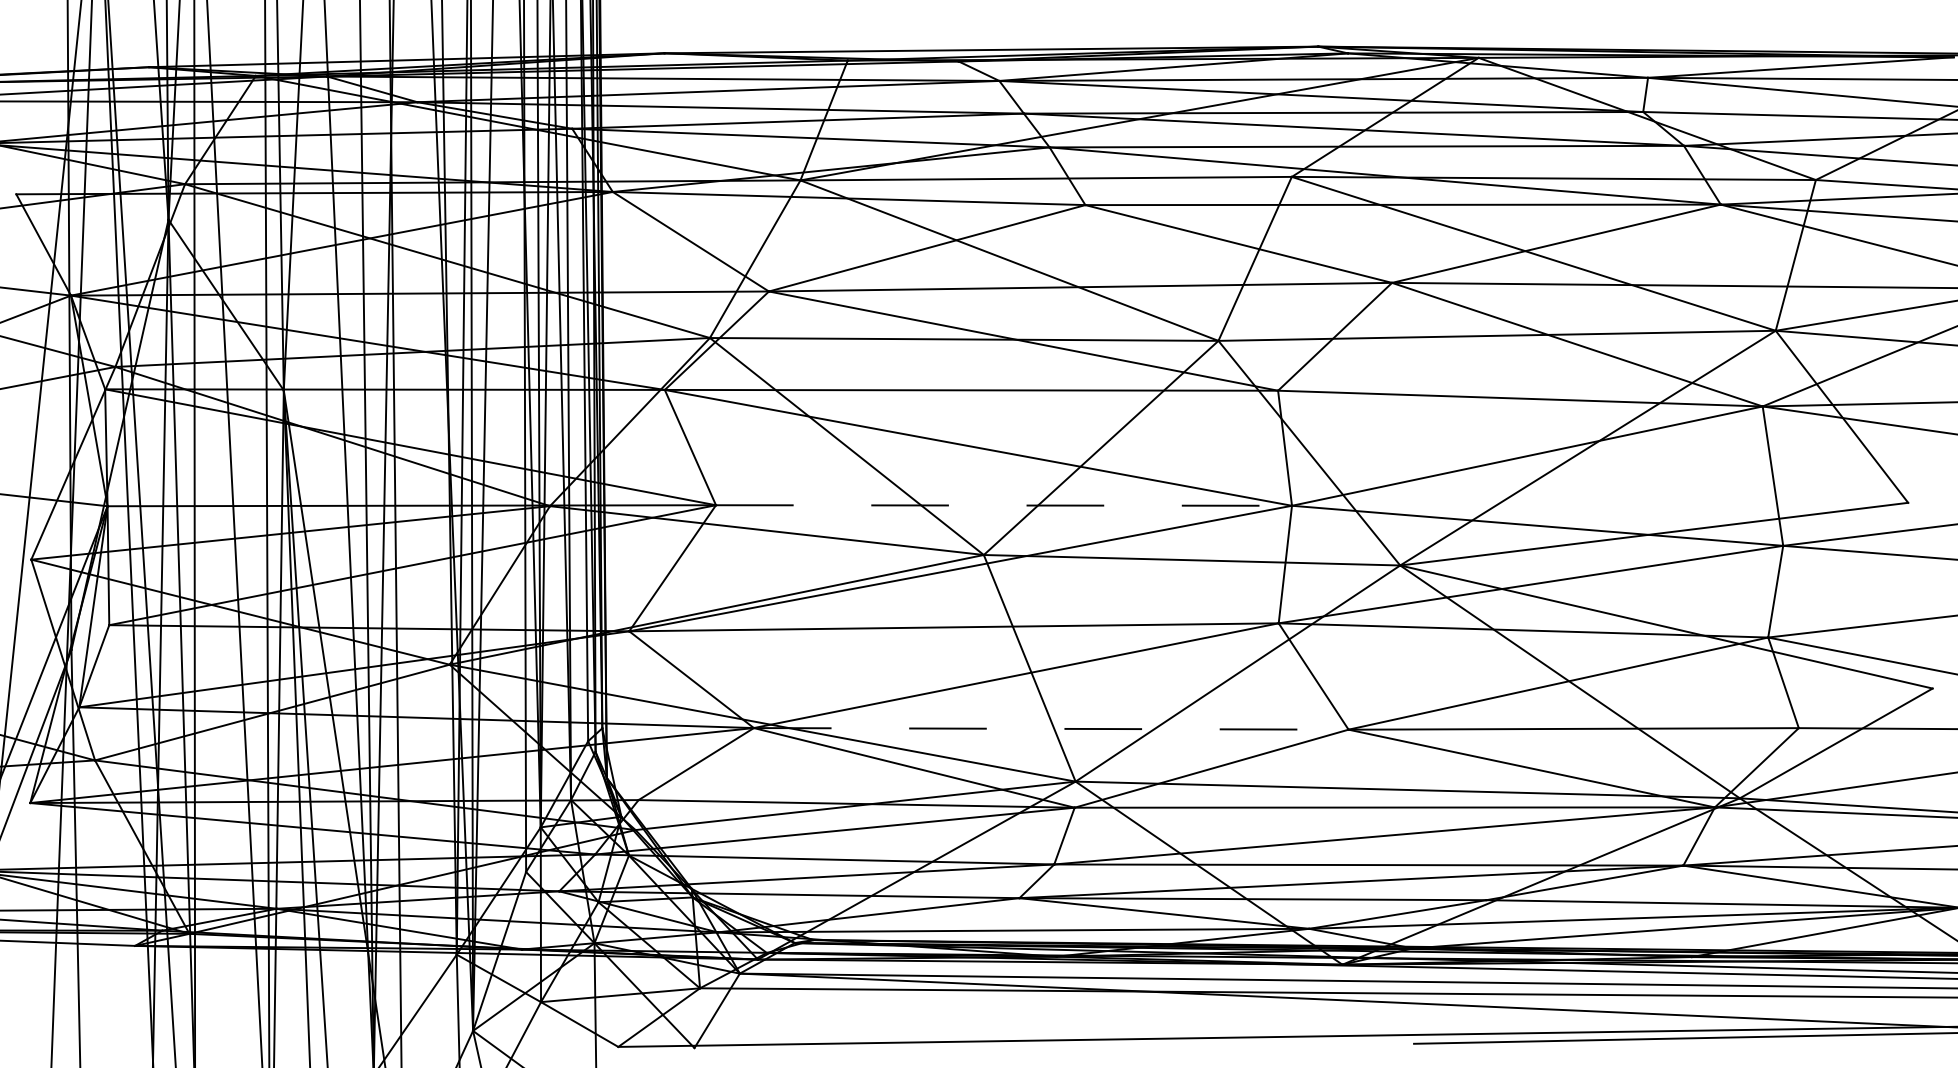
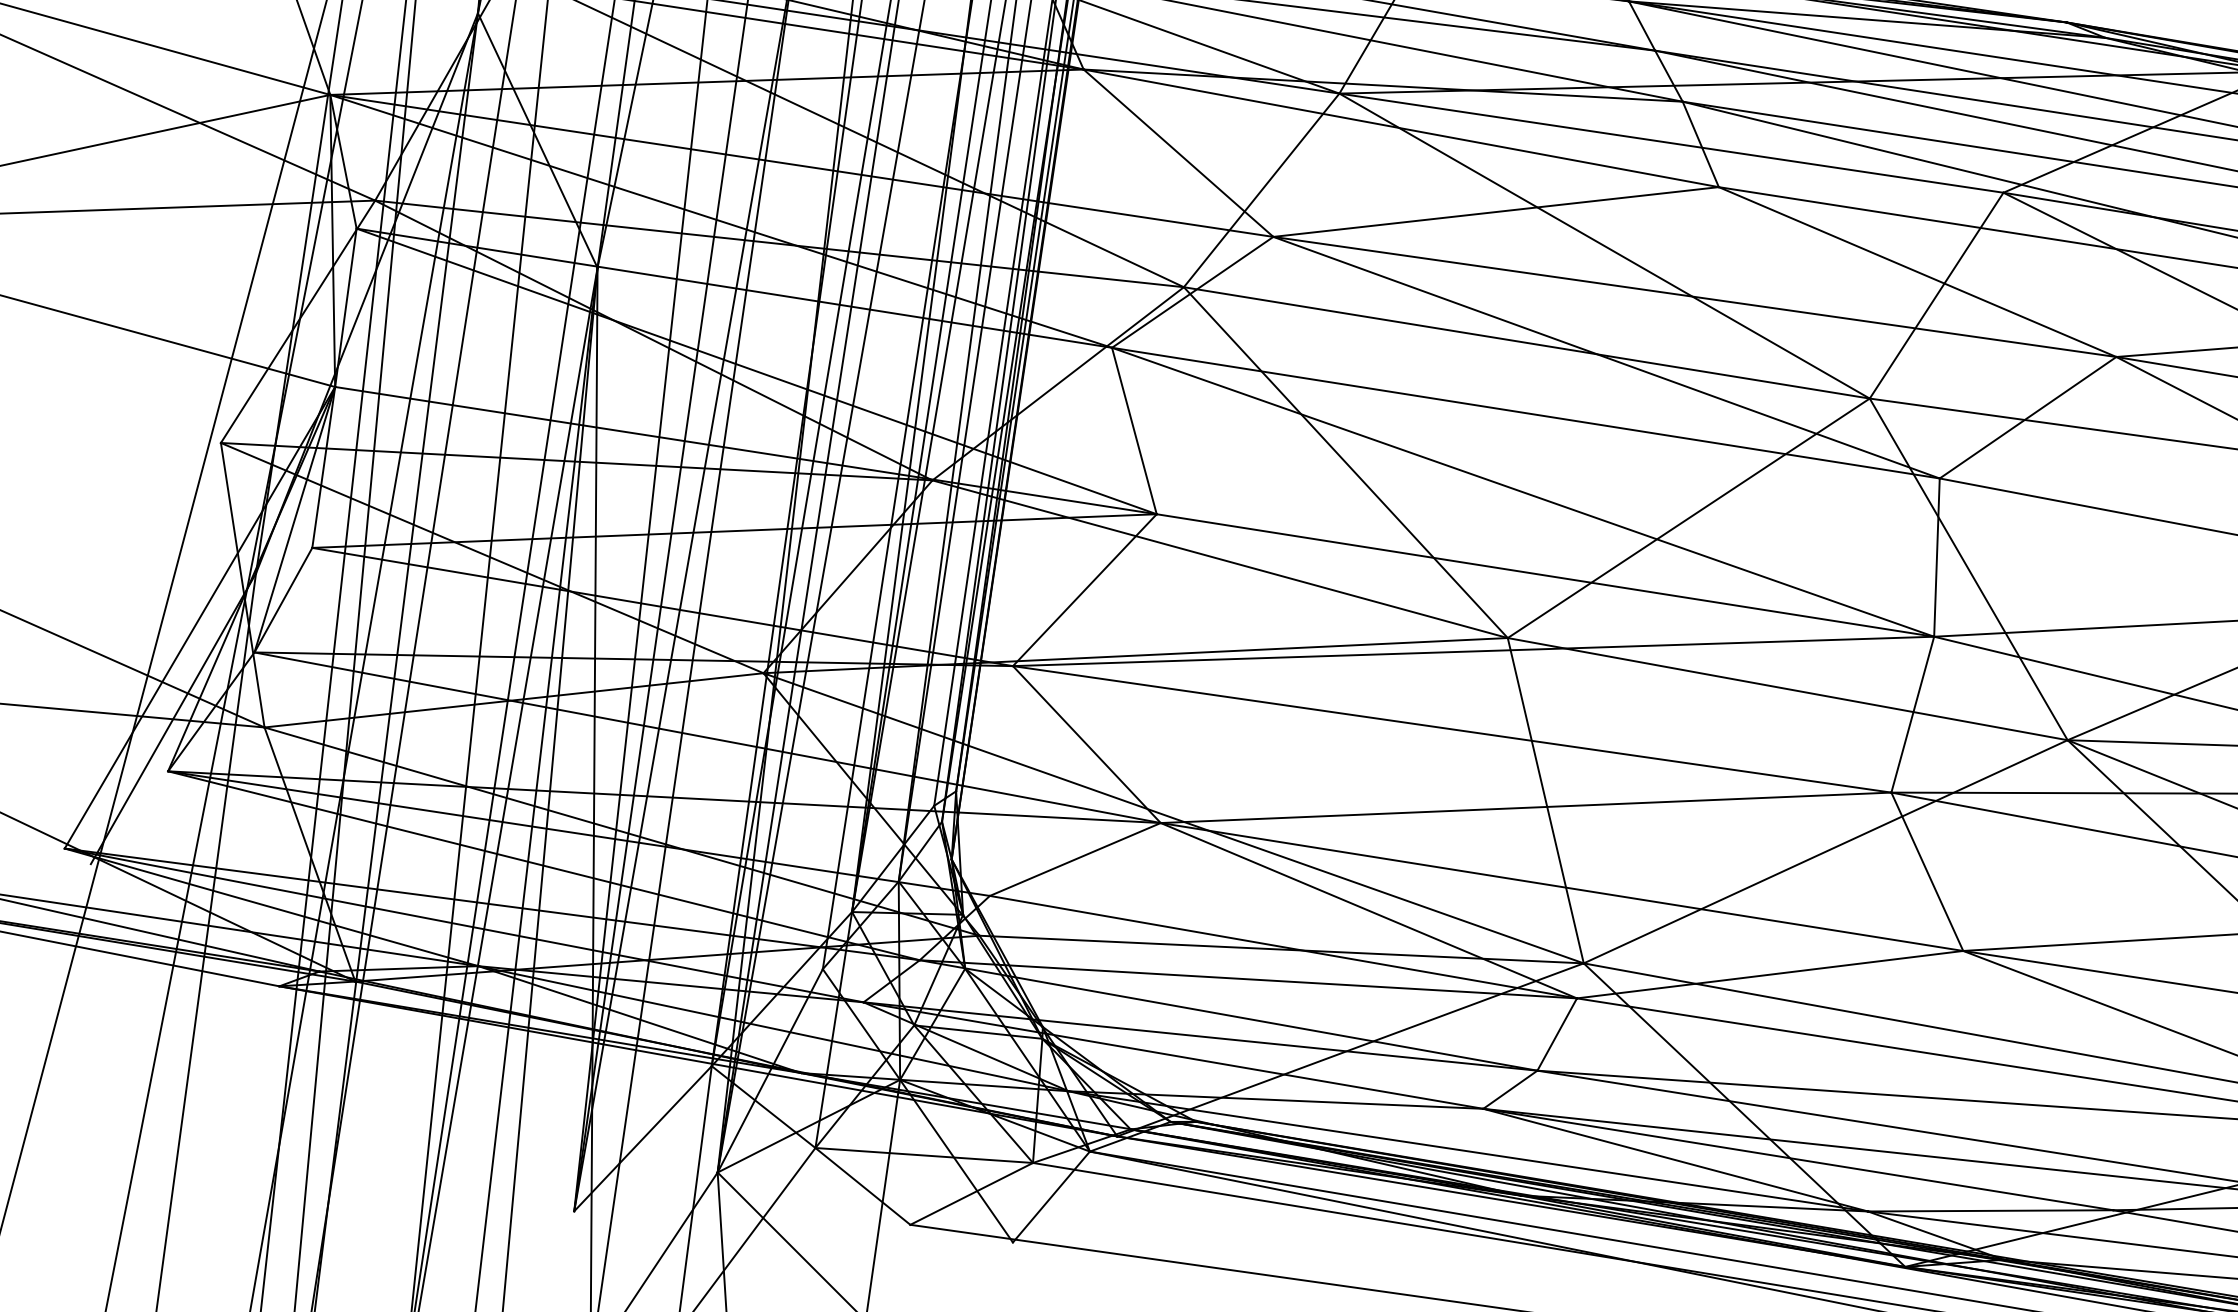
line: (1004, 505) -> (1546, 575), dashed -> solid
line: (1051, 728) -> (1562, 886), dashed -> solid

